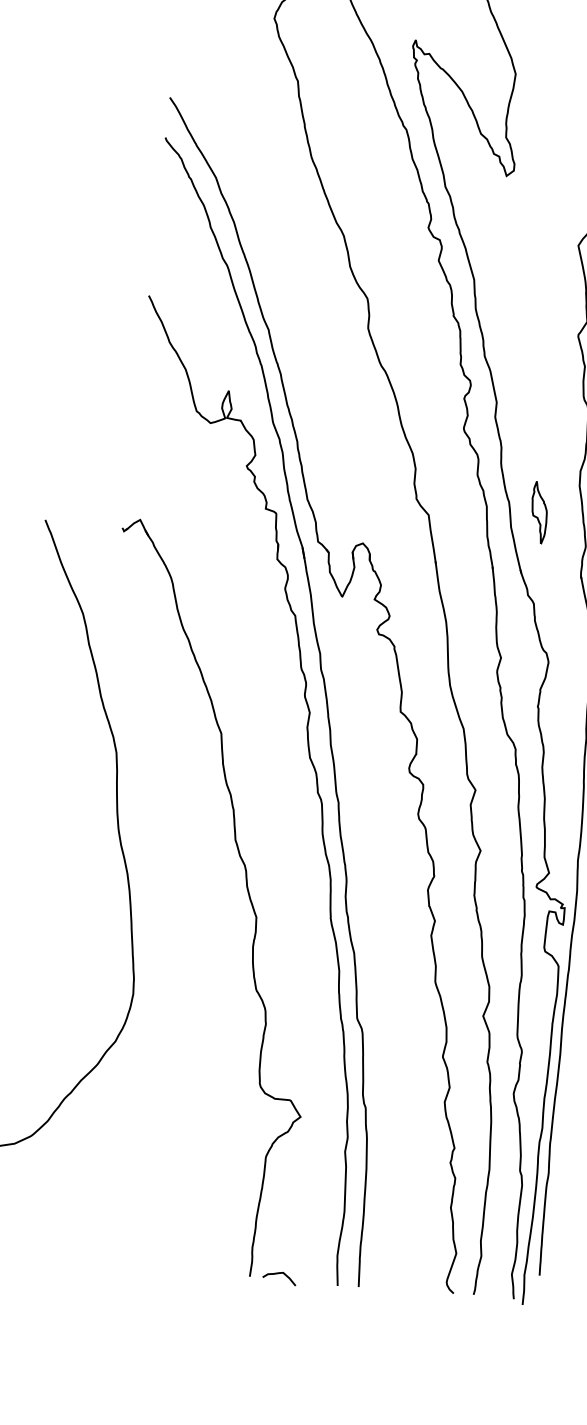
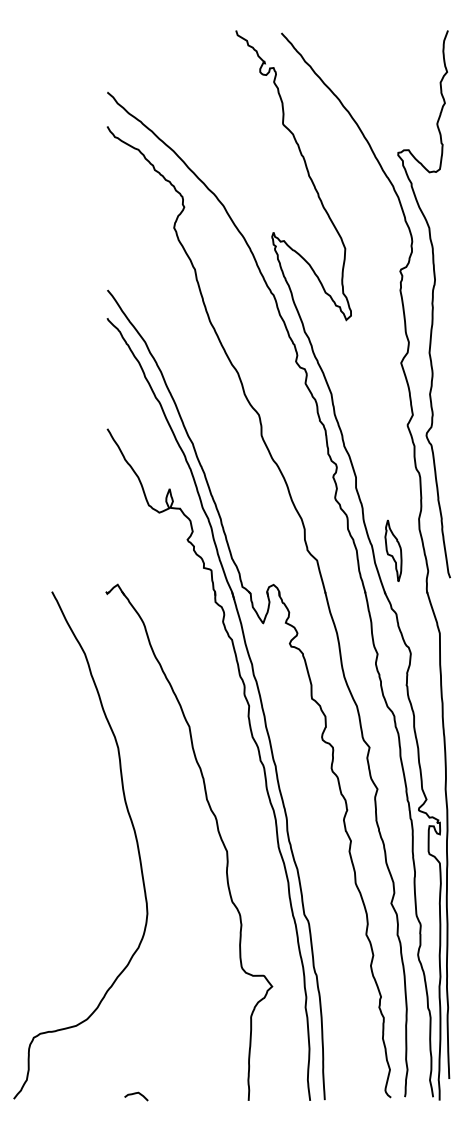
part: (539, 512) -> (393, 550), size x1.43
curve: (278, 1274) -> (135, 1094), moved

